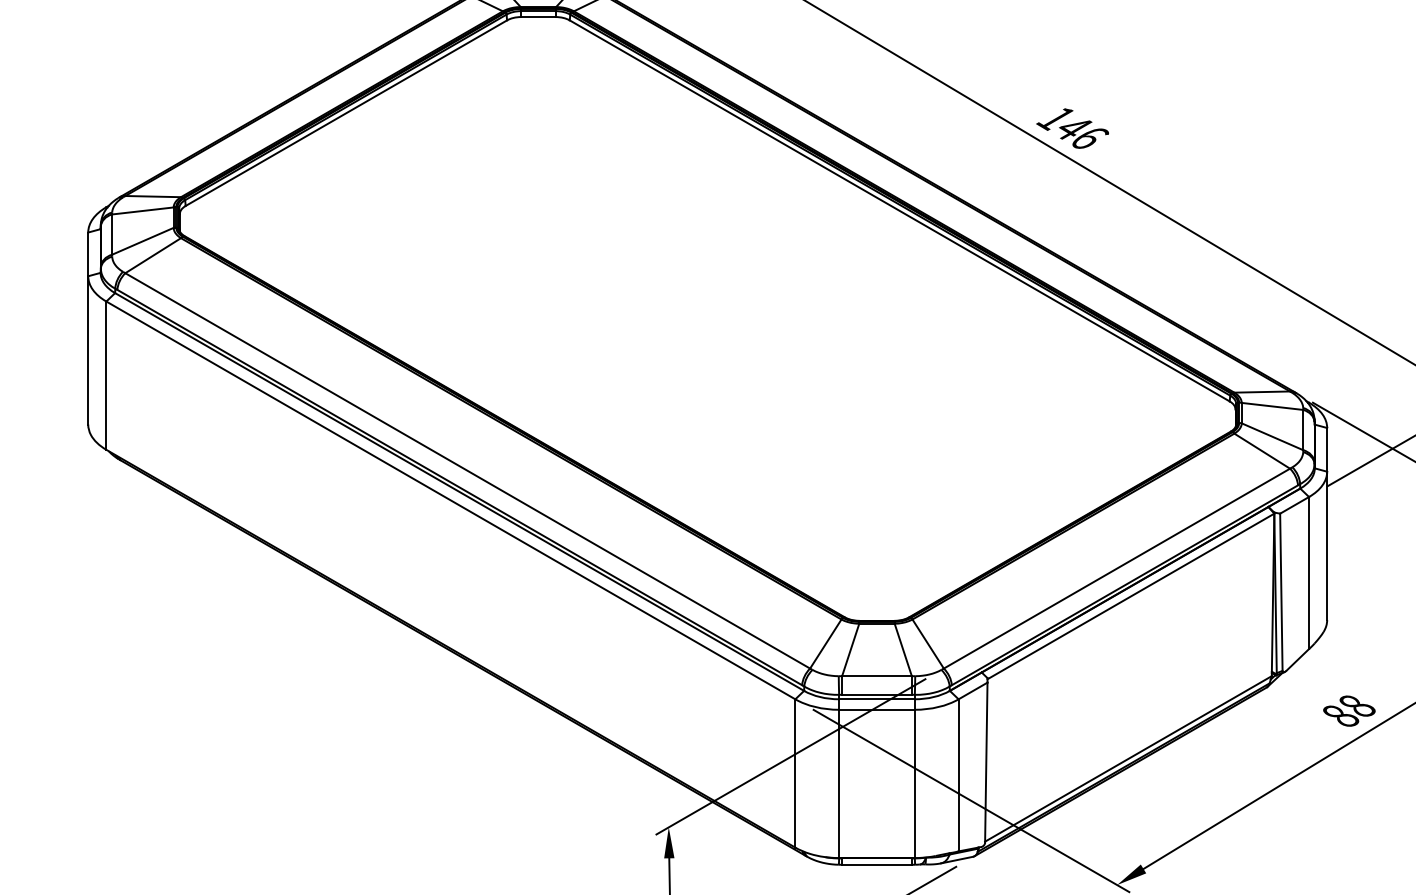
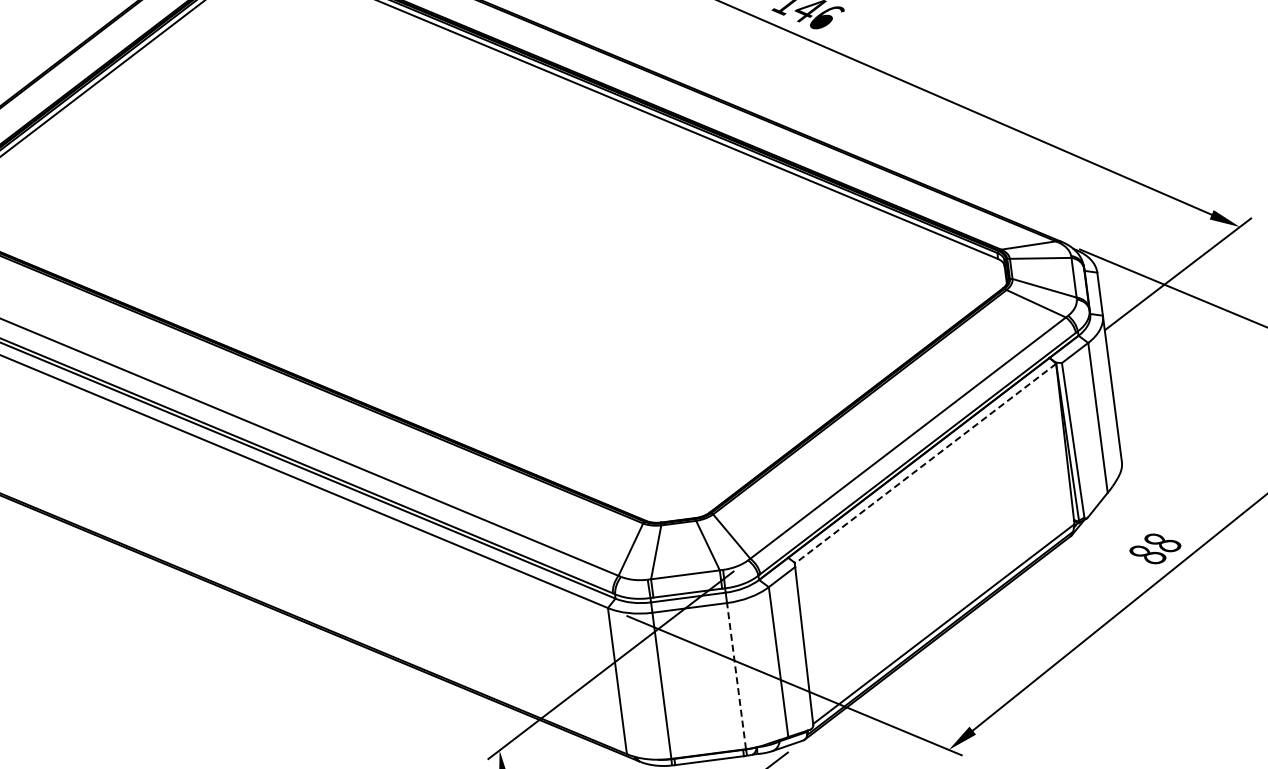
line: (1130, 596) -> (925, 463), solid -> dashed
line: (914, 783) -> (736, 675), solid -> dashed

